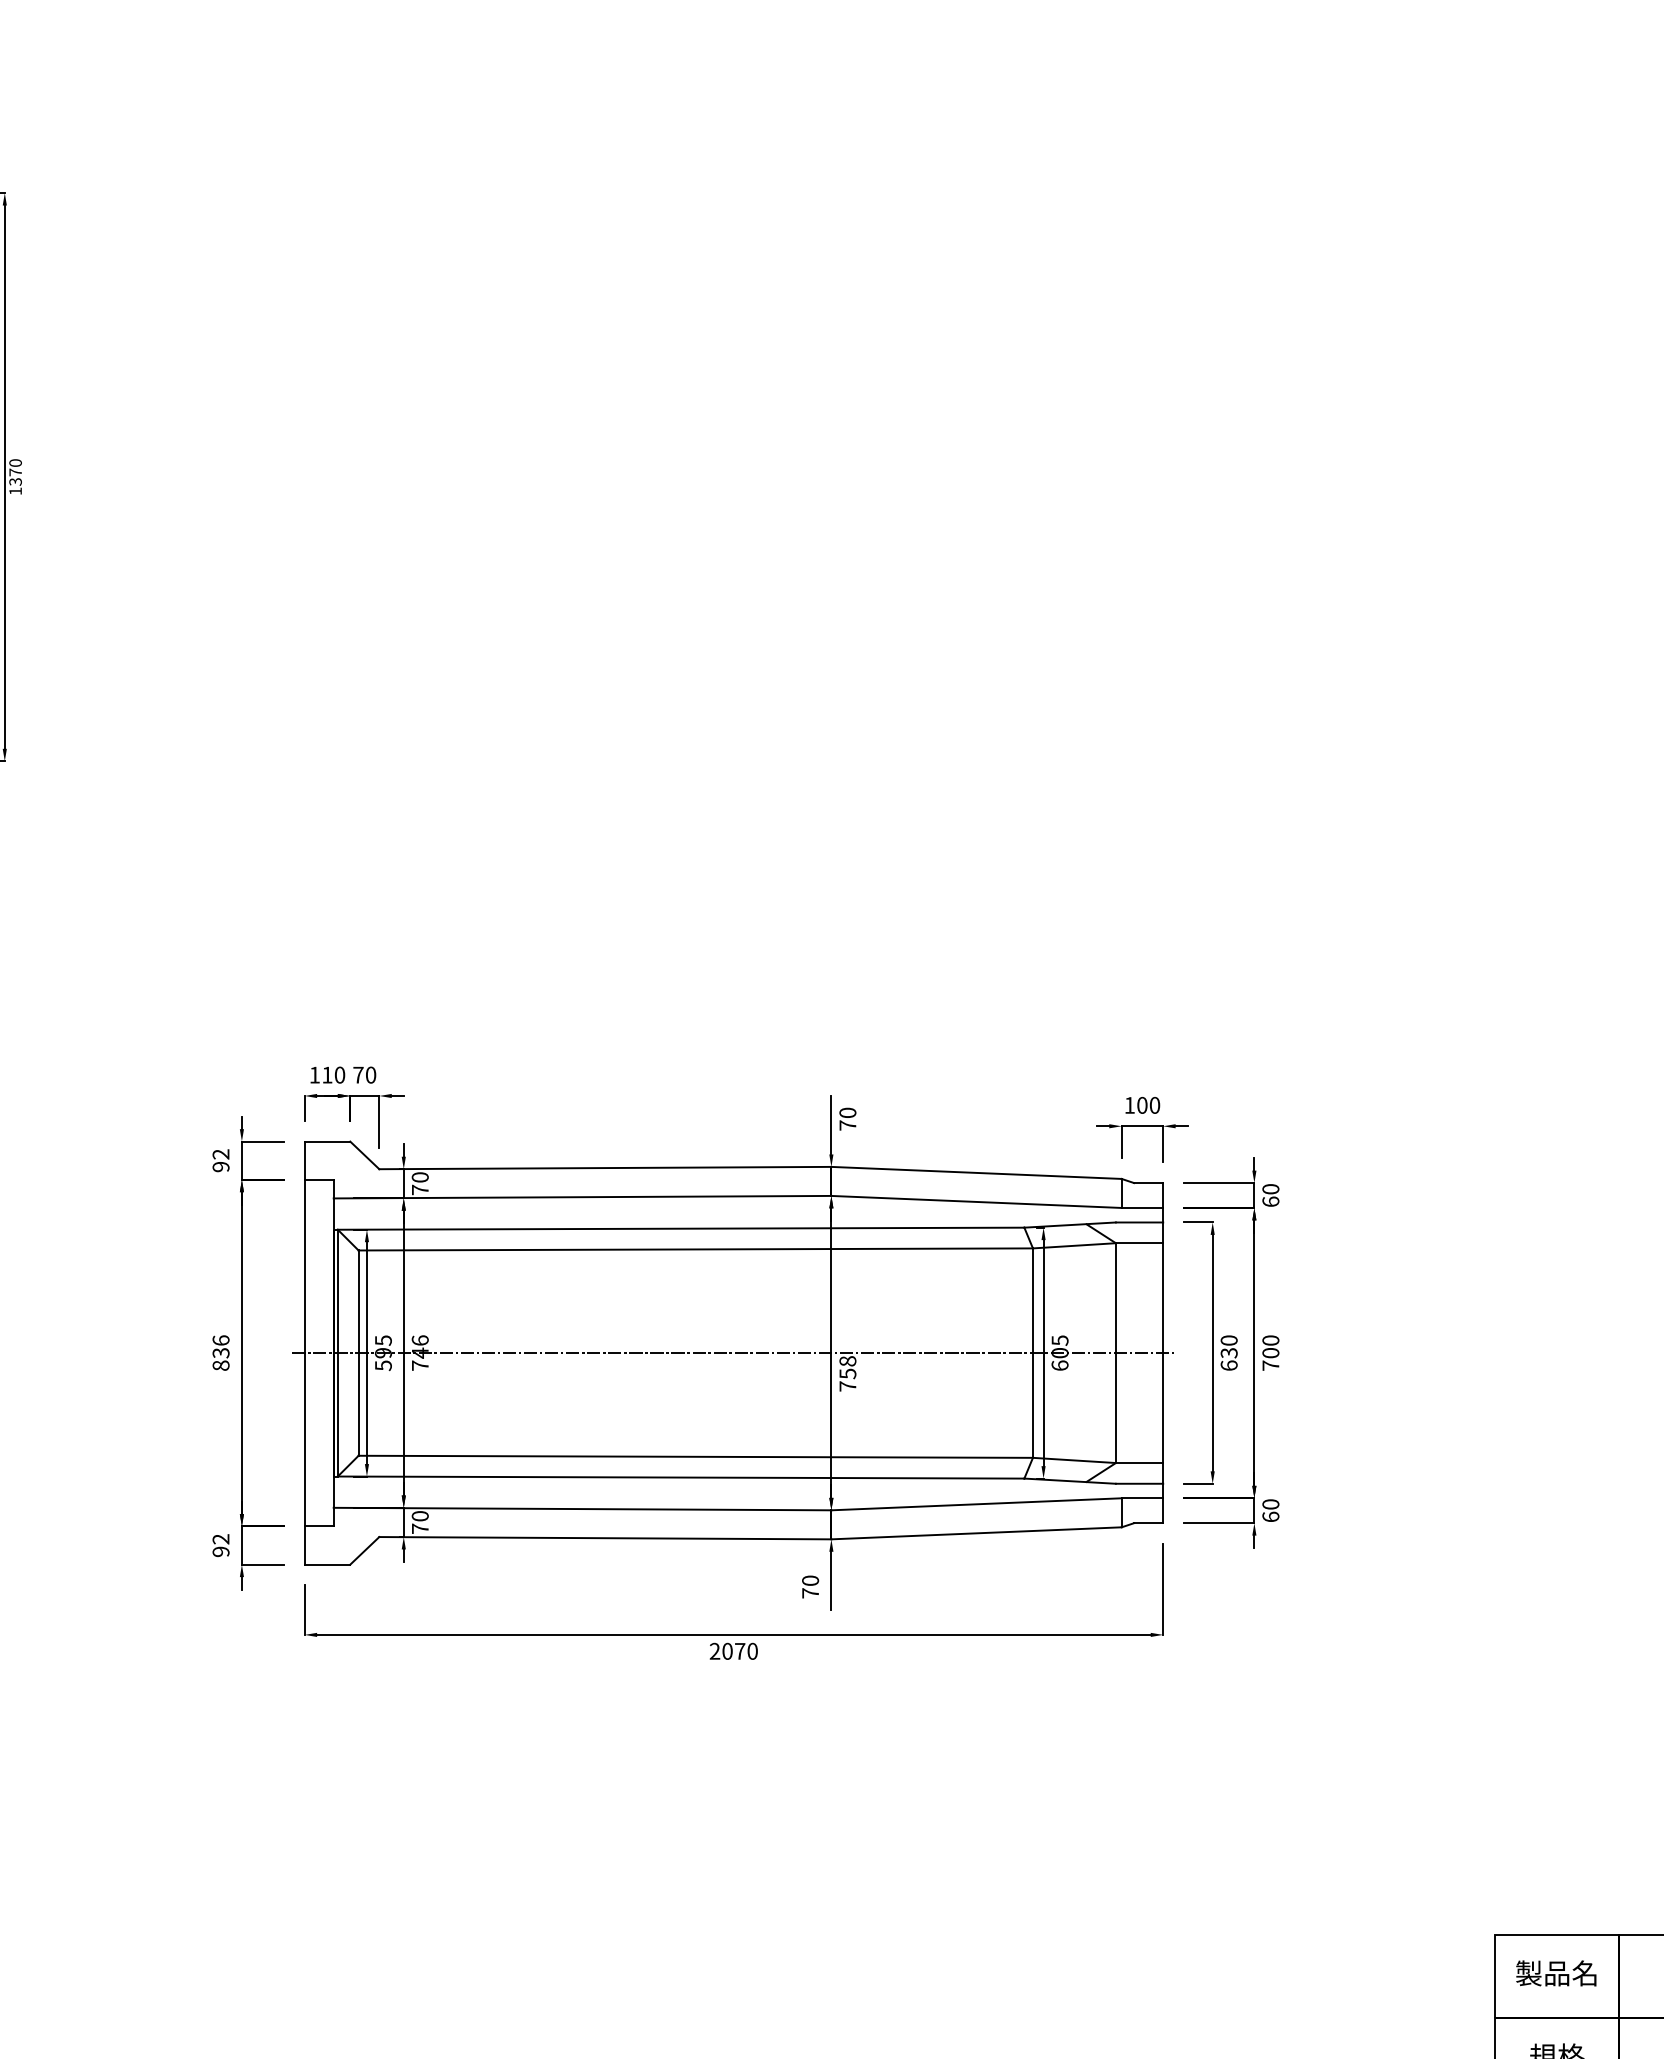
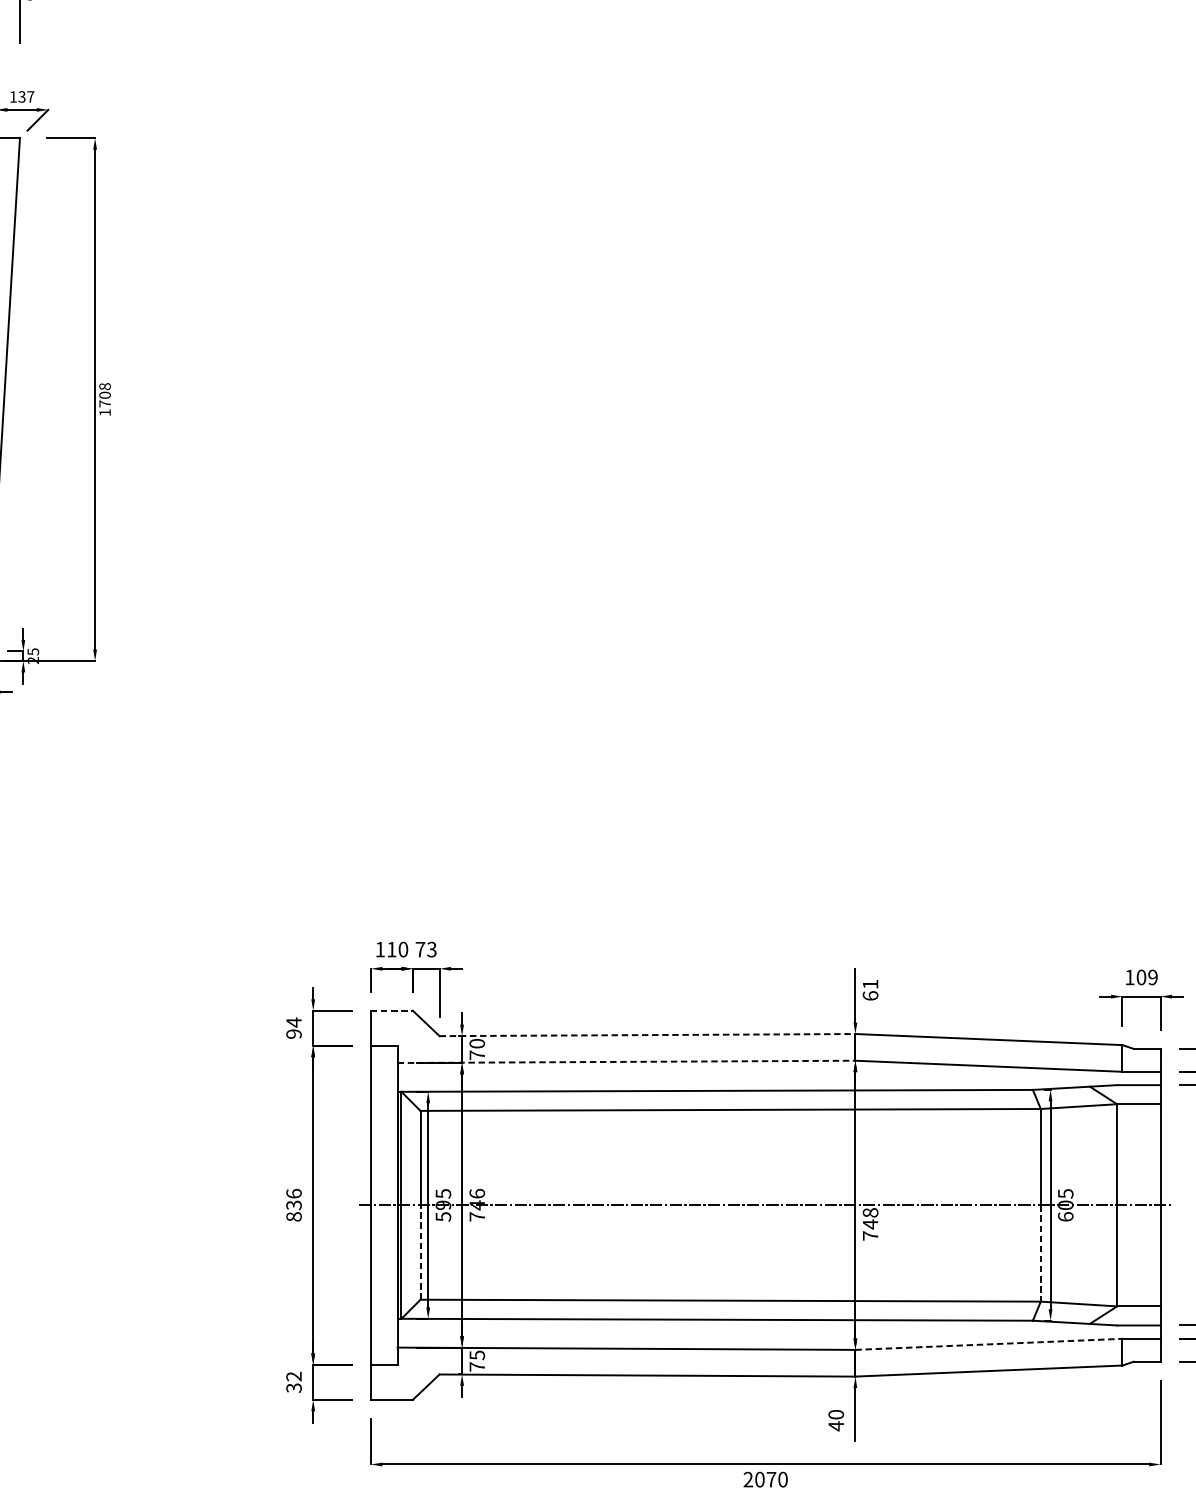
text: (15, 472) -> (104, 395), 1370 -> 1708
text: (370, 1074) -> (431, 949), 70 -> 73
text: (1154, 1105) -> (1152, 977), 100 -> 109
text: (847, 1118) -> (870, 989), 70 -> 61
line: (327, 1141) -> (391, 1010), solid -> dashed
text: (220, 1154) -> (293, 1022), 92 -> 94
line: (605, 1168) -> (647, 1035), solid -> dashed
line: (582, 1197) -> (626, 1062), solid -> dashed
text: (847, 1373) -> (870, 1224), 758 -> 748
line: (358, 1403) -> (420, 1251), solid -> dashed
line: (1032, 1405) -> (1040, 1253), solid -> dashed
line: (977, 1504) -> (989, 1344), solid -> dashed
text: (419, 1516) -> (476, 1355), 70 -> 75
text: (220, 1551) -> (293, 1387), 92 -> 32
text: (810, 1593) -> (836, 1426), 70 -> 40

